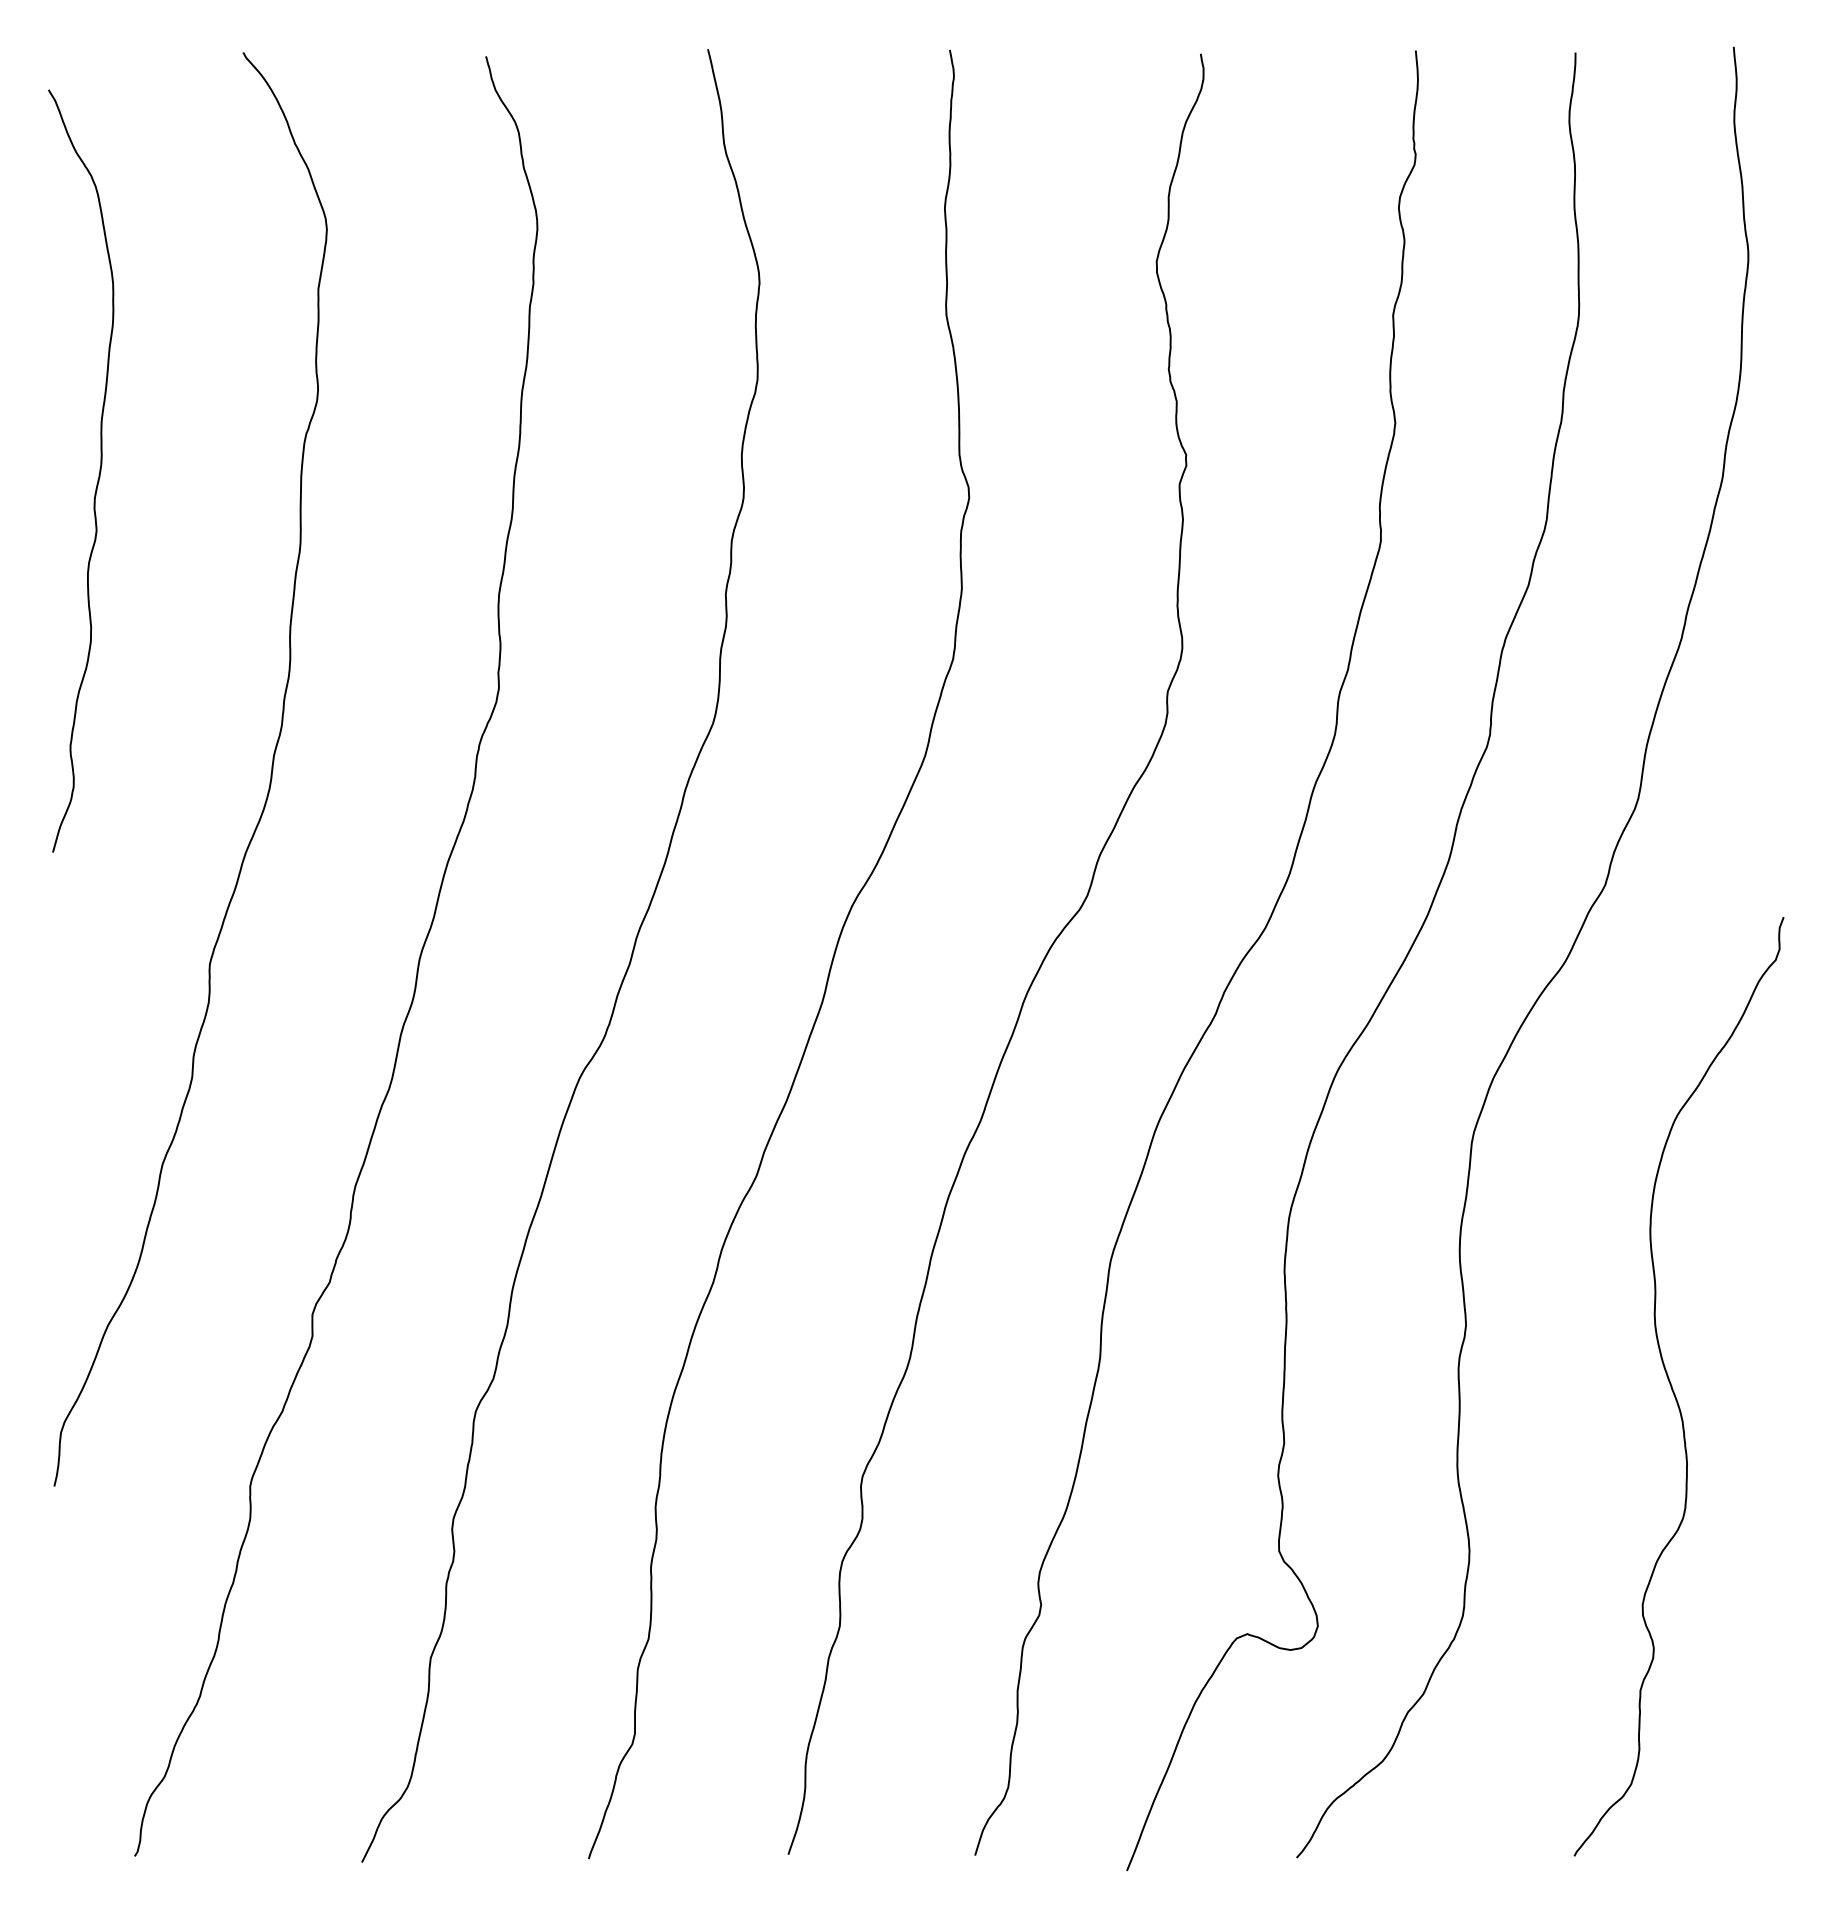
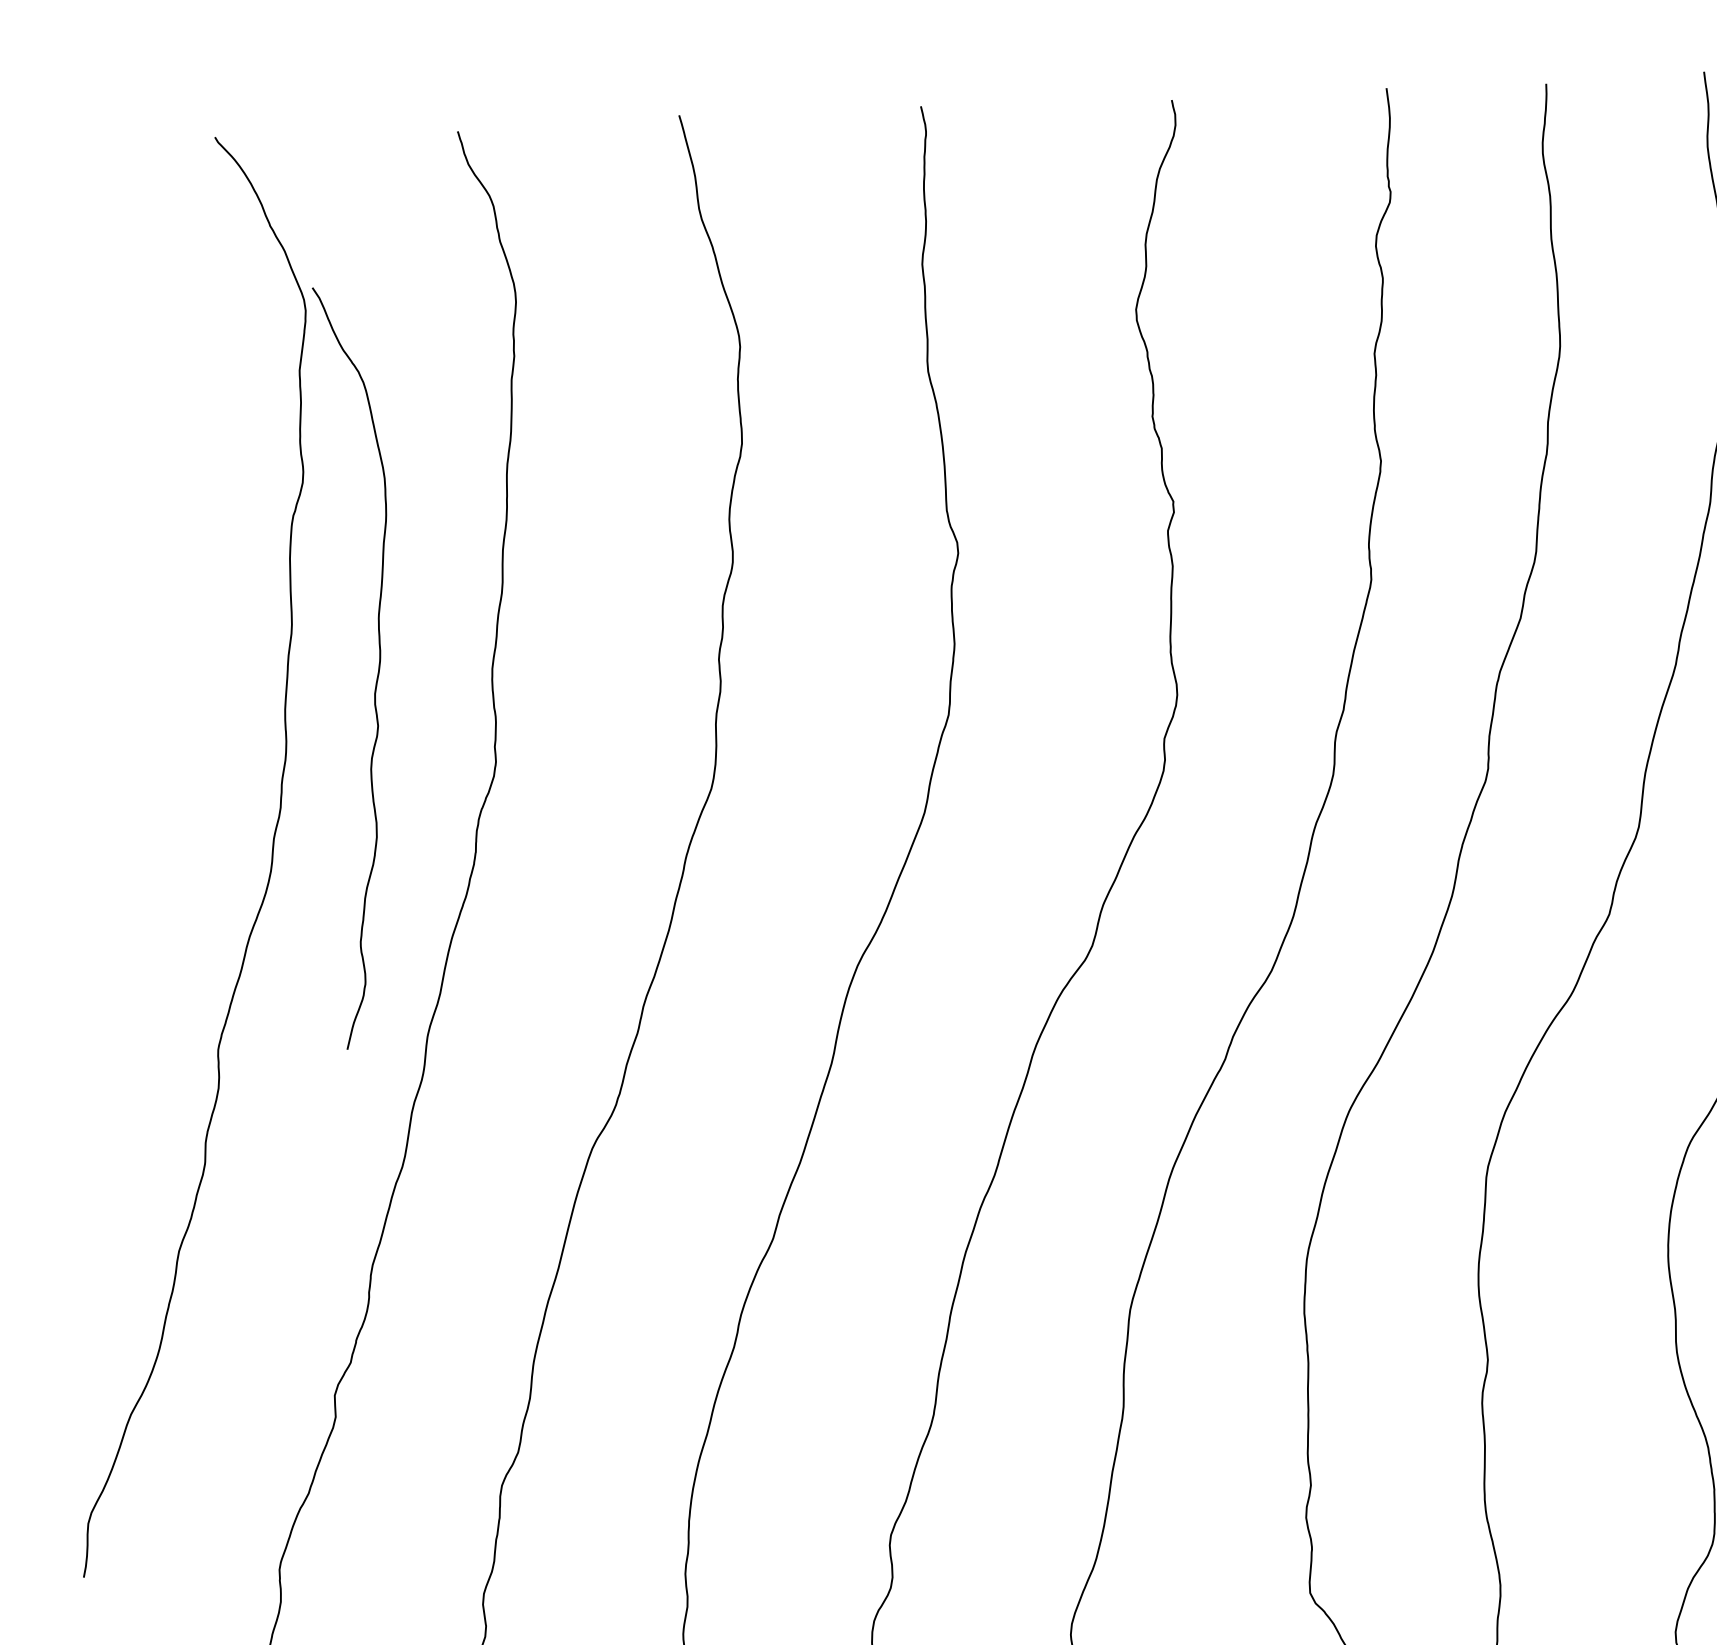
curve: (98, 474) -> (377, 670), moved

